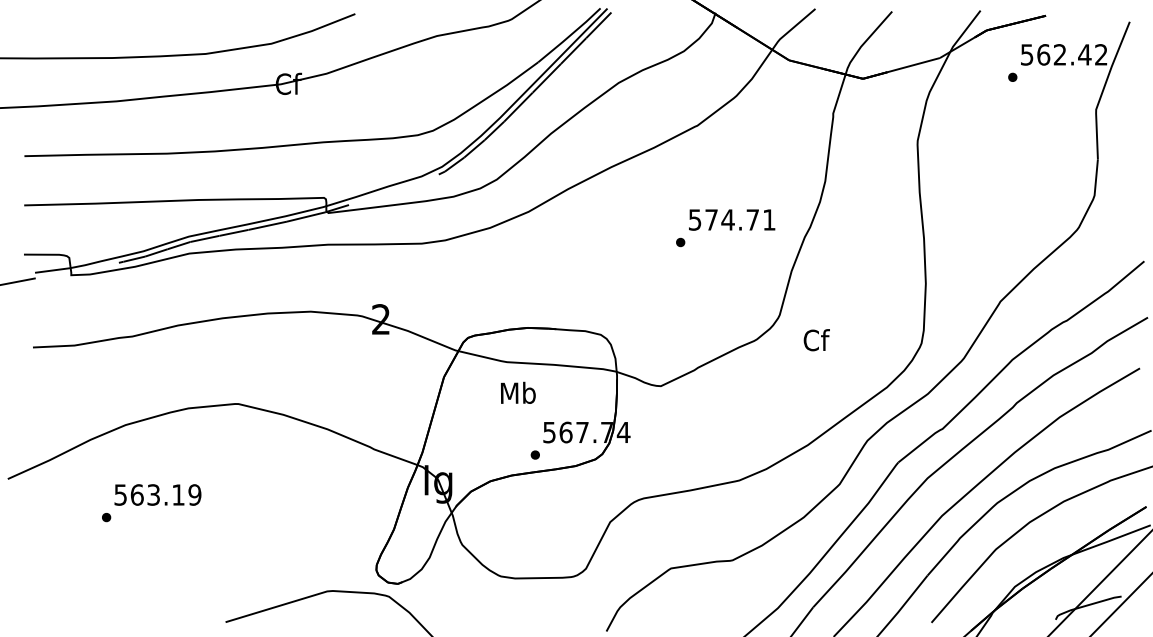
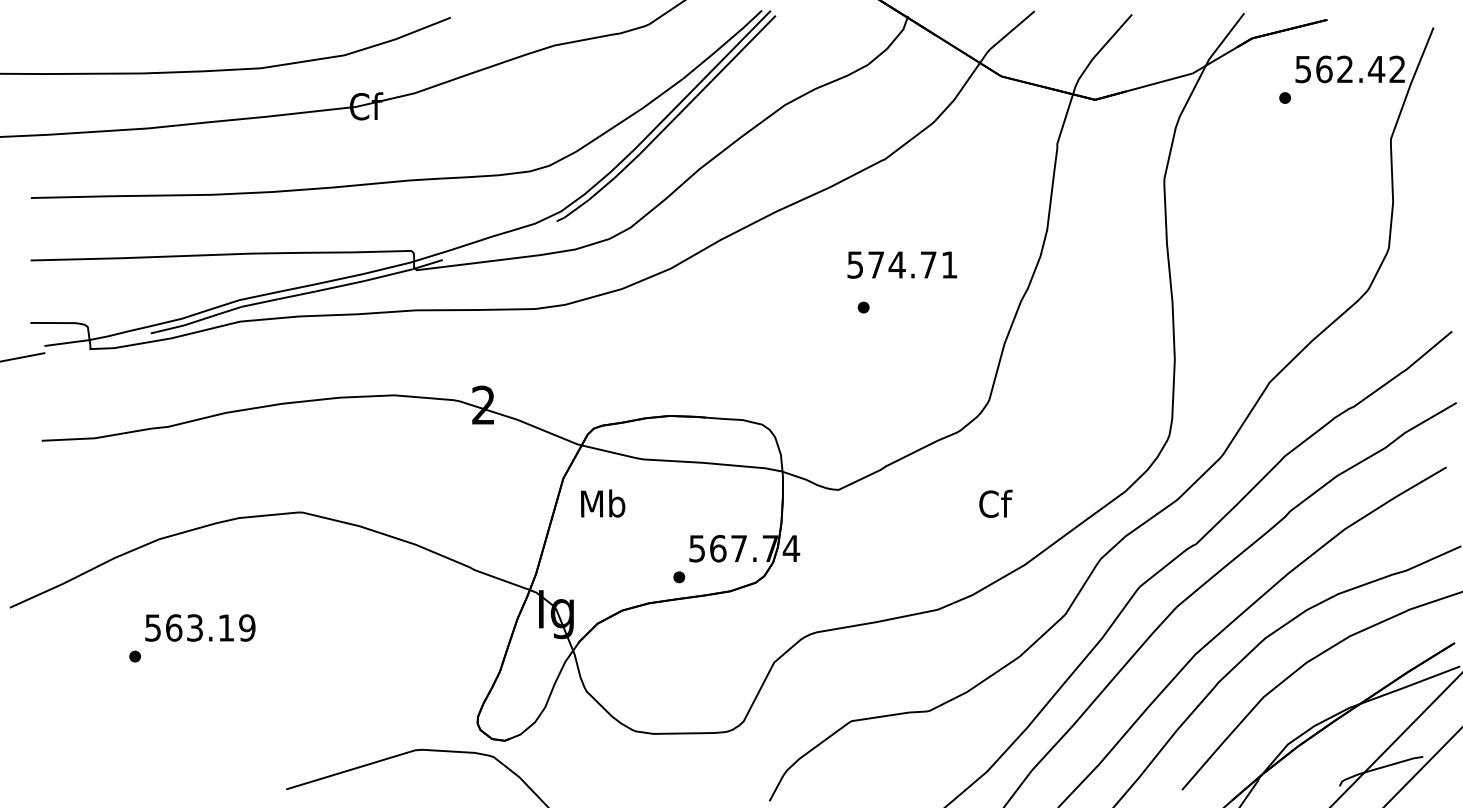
text: (732, 219) -> (902, 264), moved
text: (816, 340) -> (995, 504), moved
text: (518, 392) -> (603, 502), moved

